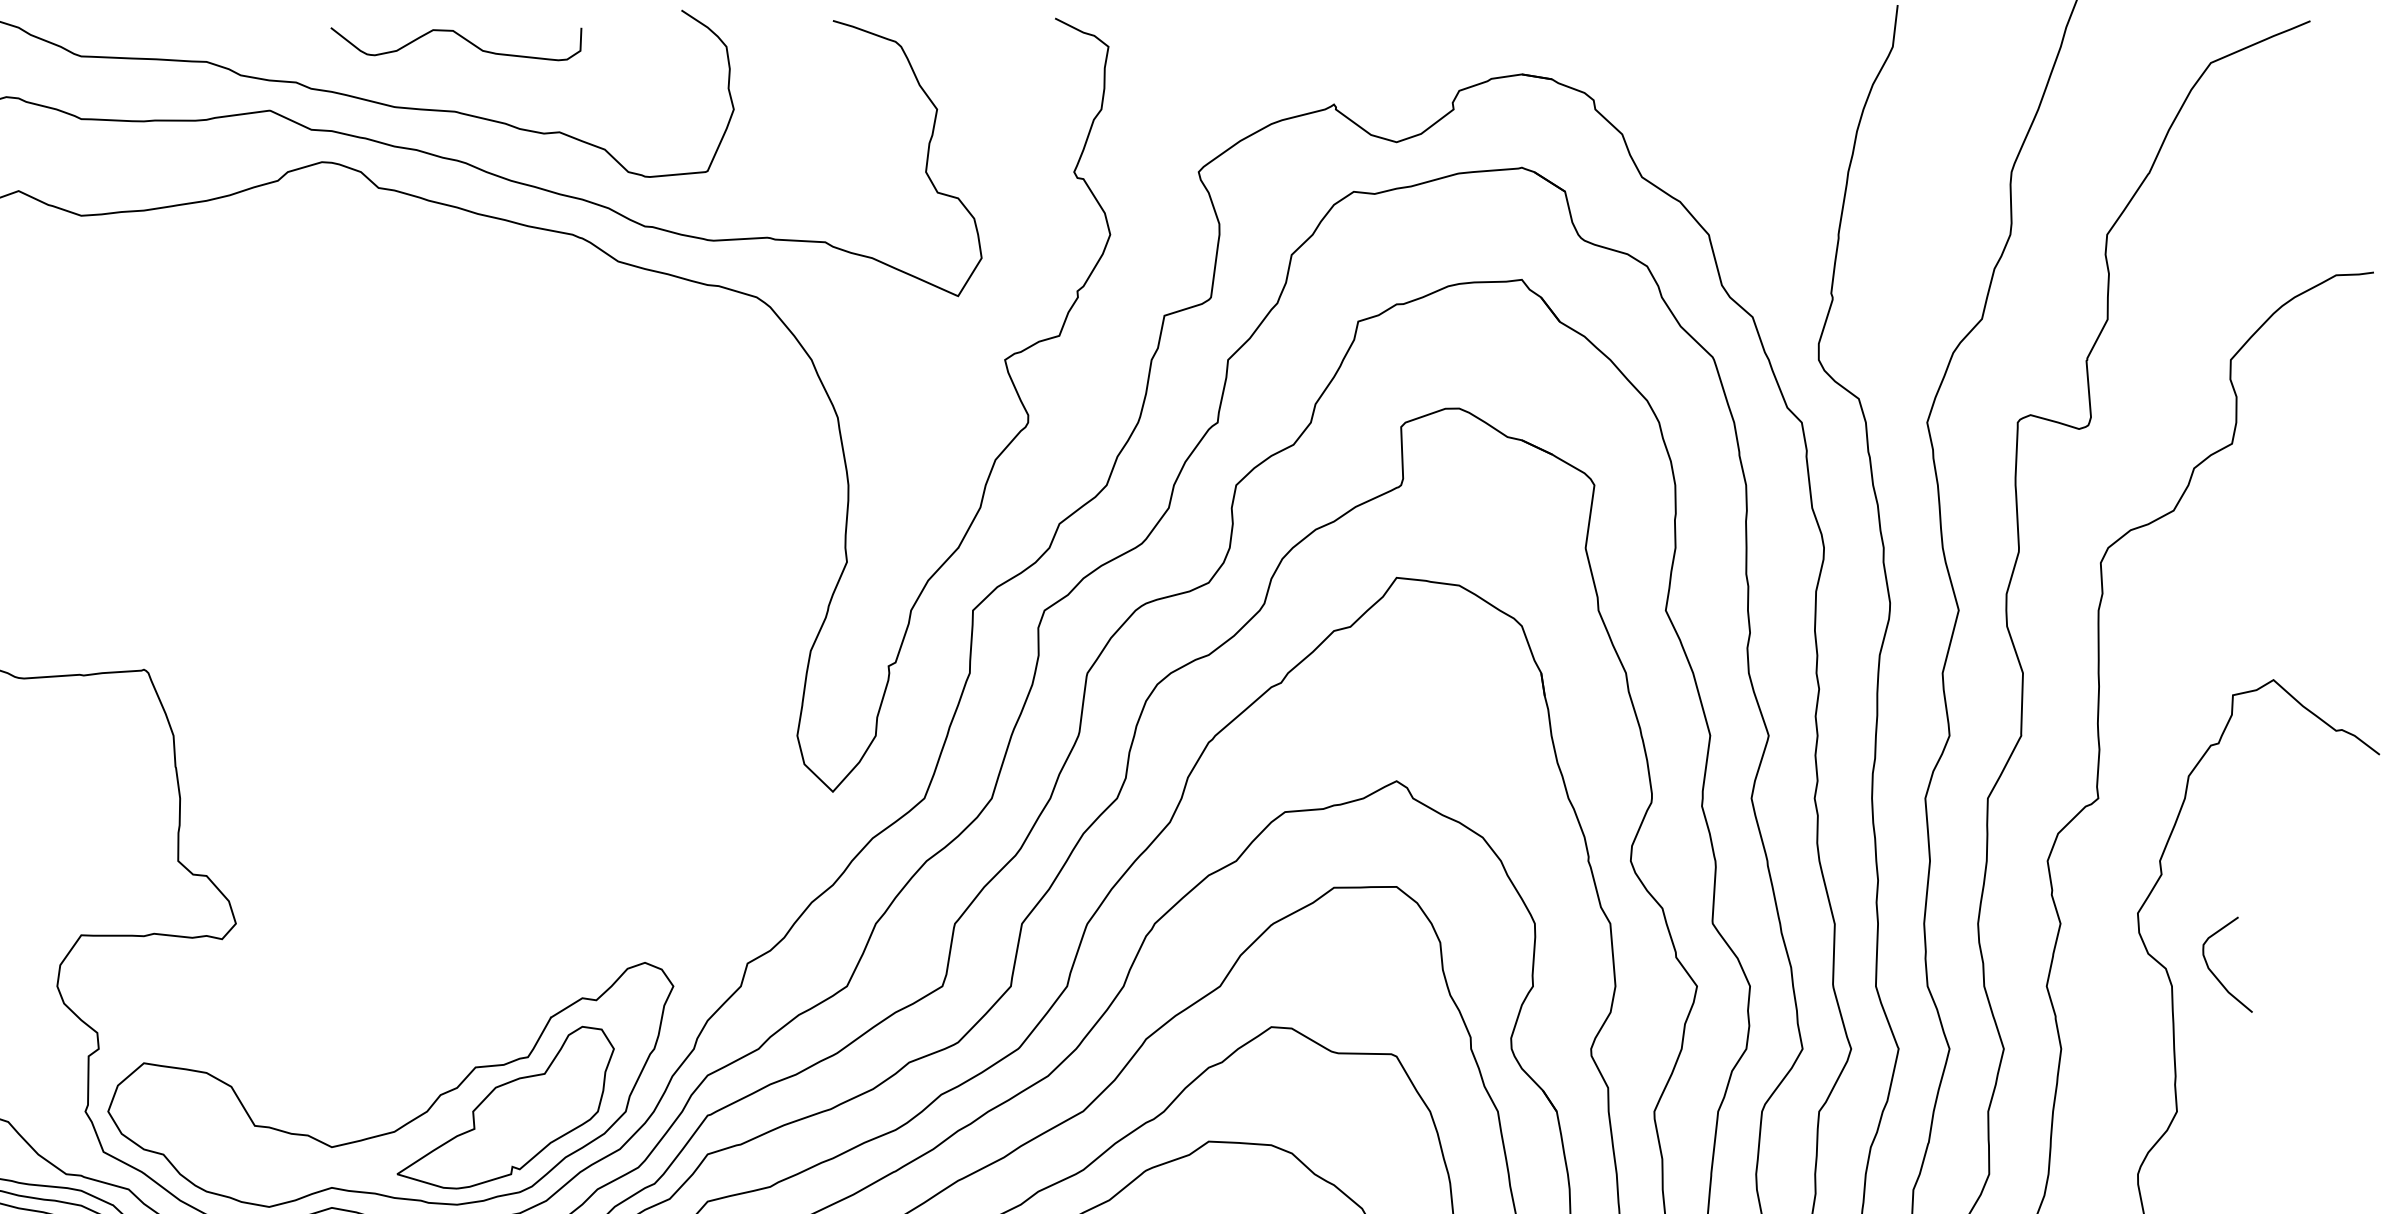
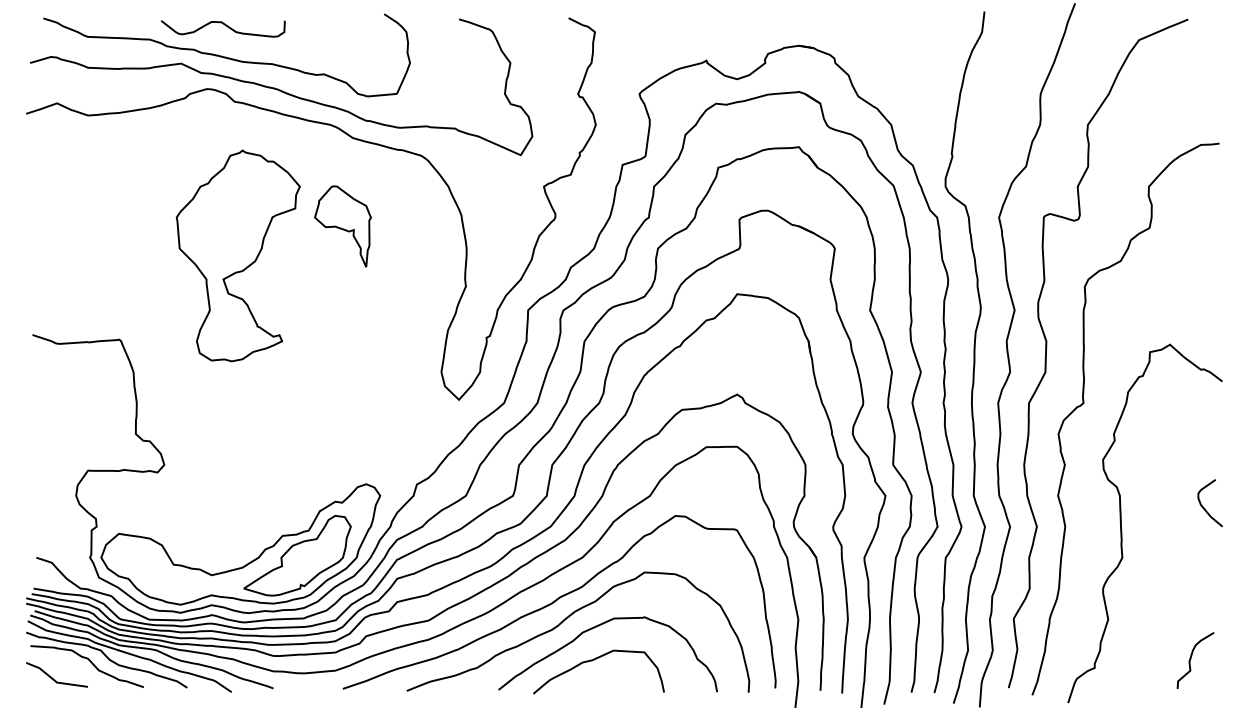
curve: (459, 37) -> (224, 25), moved
part: (596, 440) -> (342, 226), added
part: (384, 499) -> (237, 255), added
curve: (2215, 973) -> (1204, 507), moved

